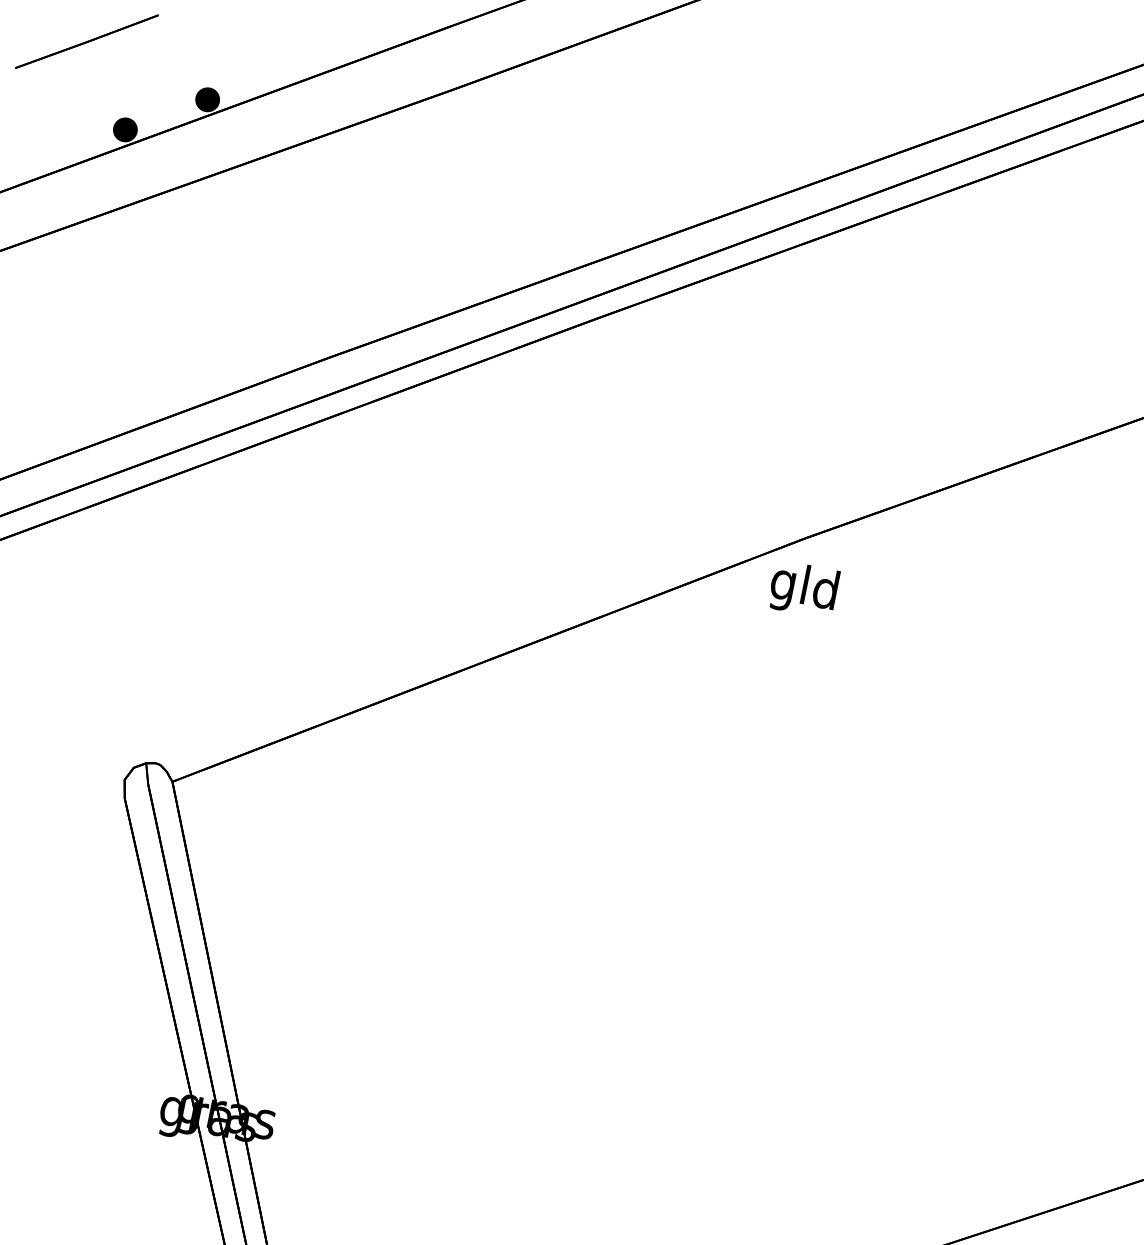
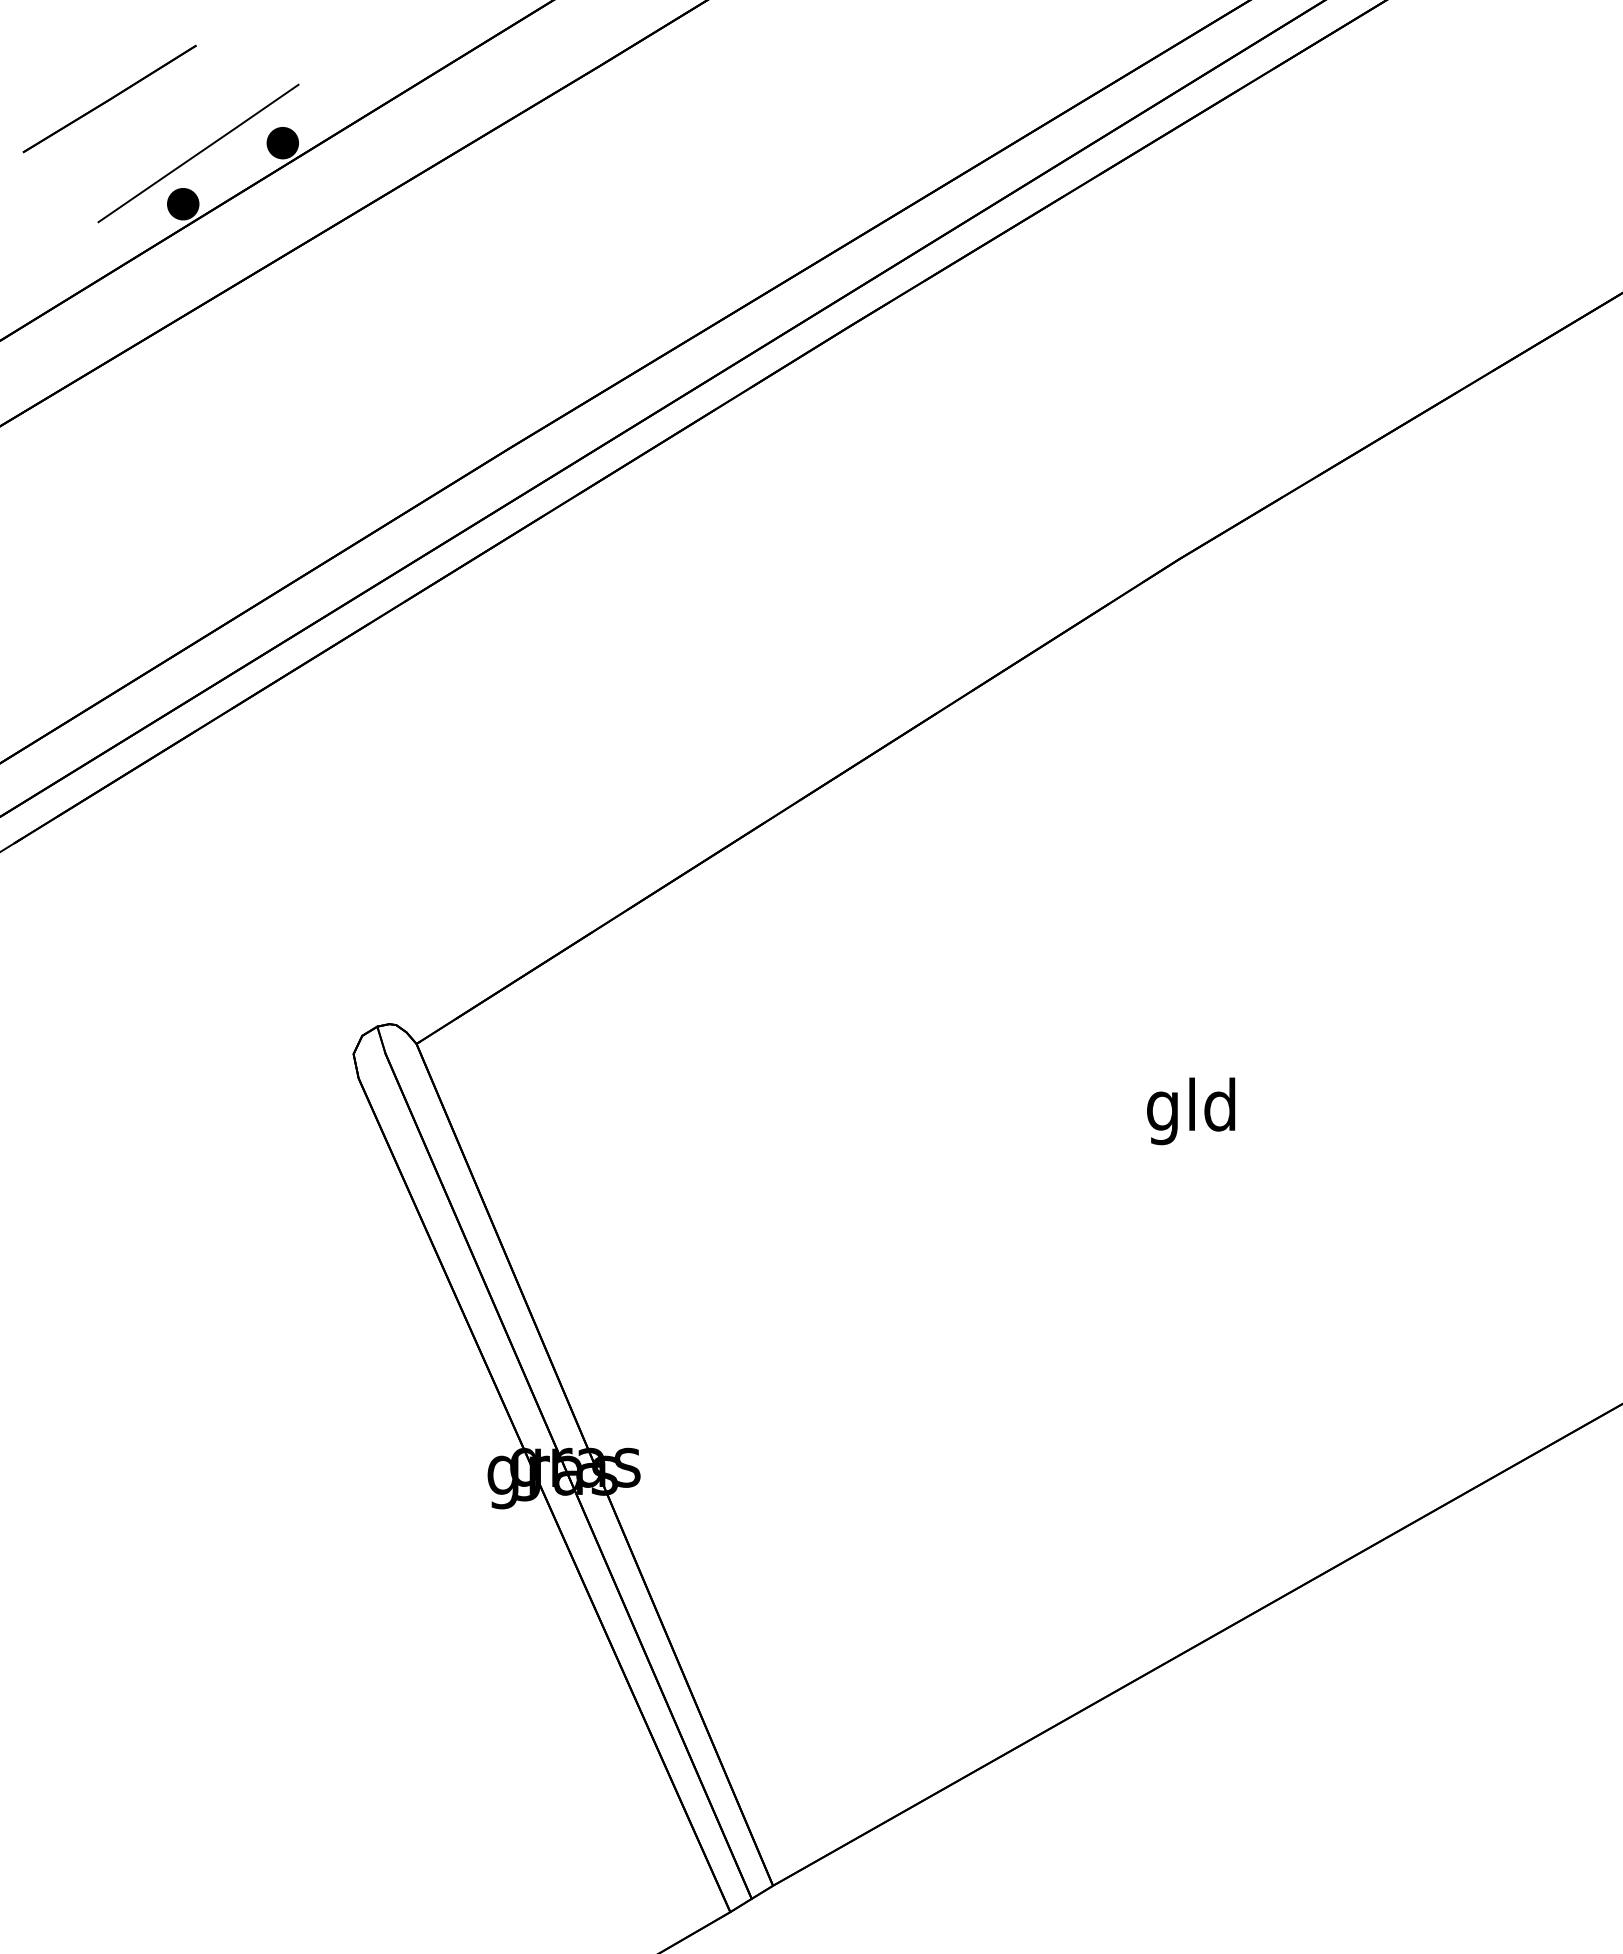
line: (144, 94) -> (198, 153), added
text: (803, 589) -> (1191, 1111), moved

